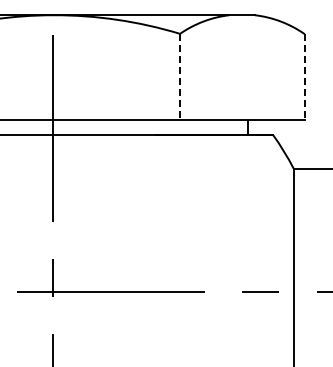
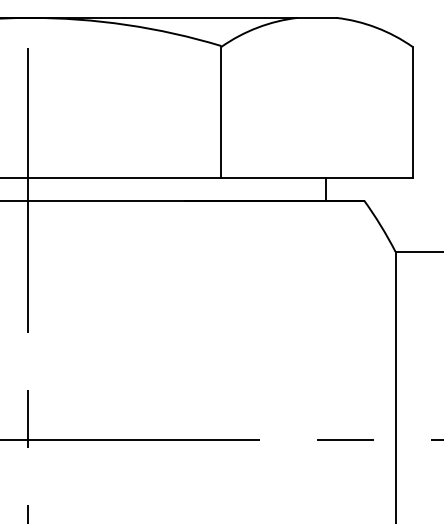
line: (179, 77) -> (221, 112), dashed -> solid
line: (304, 77) -> (412, 112), dashed -> solid

